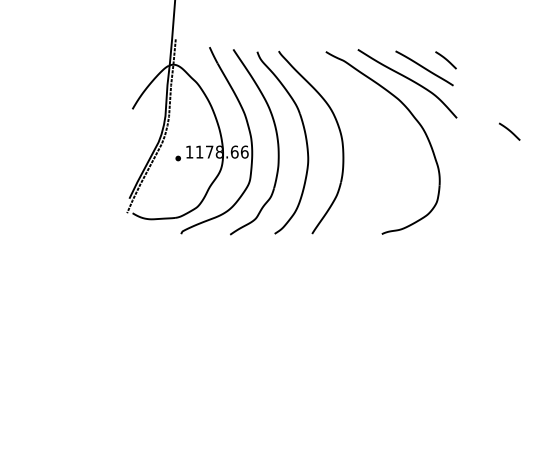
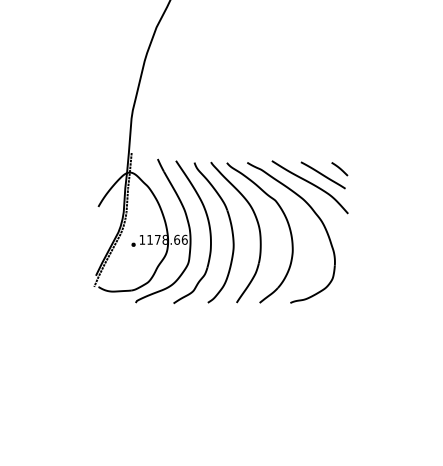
part: (375, 125) -> (285, 219), added
line: (509, 132) -> (388, 224), removed

